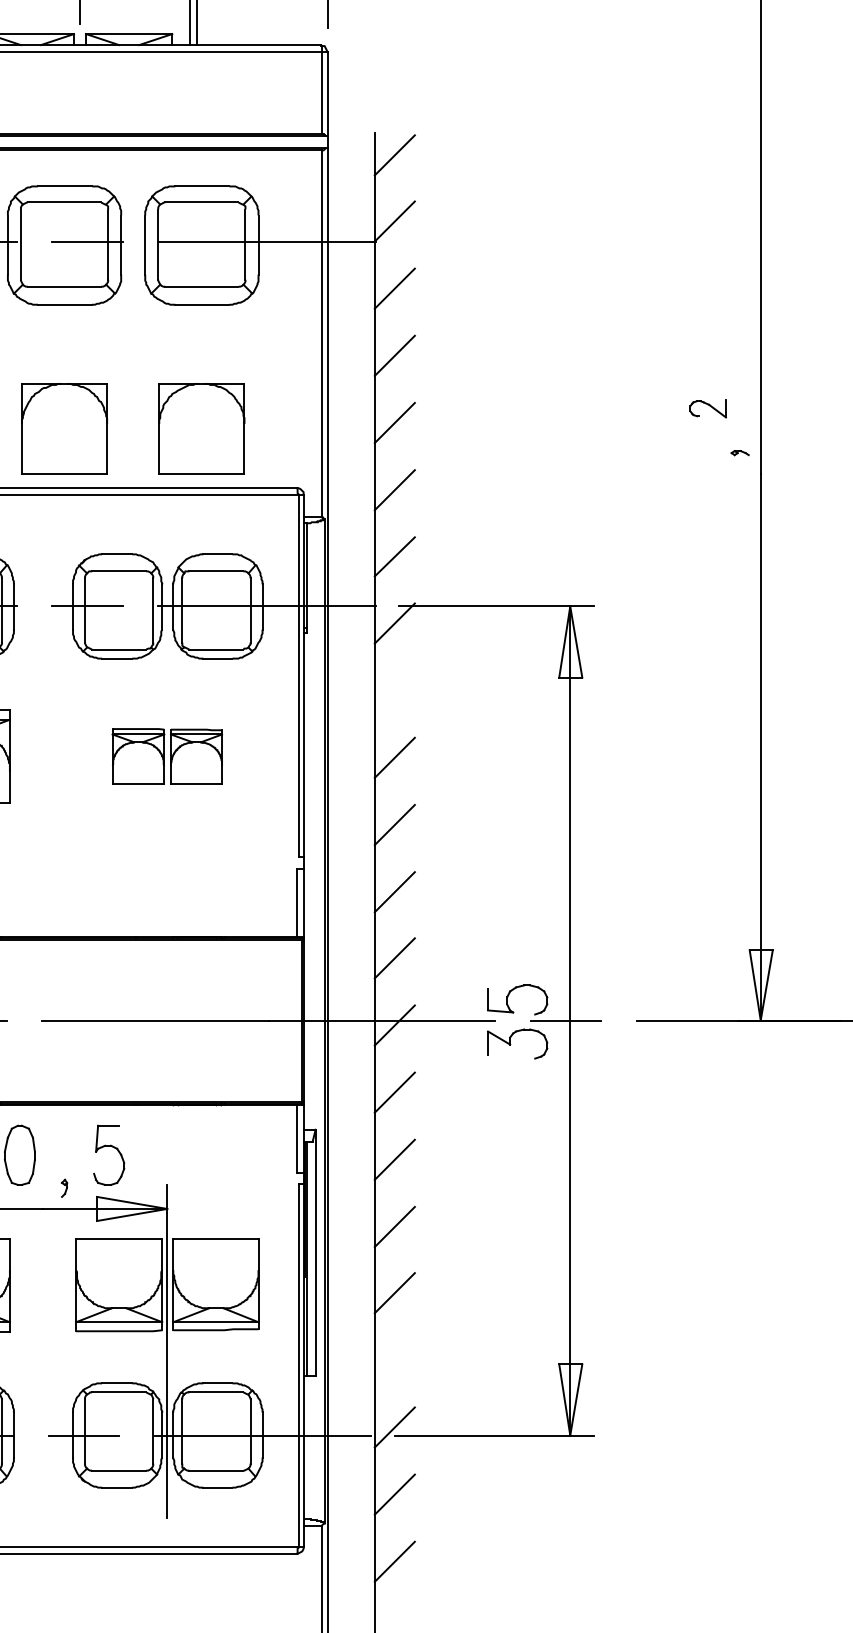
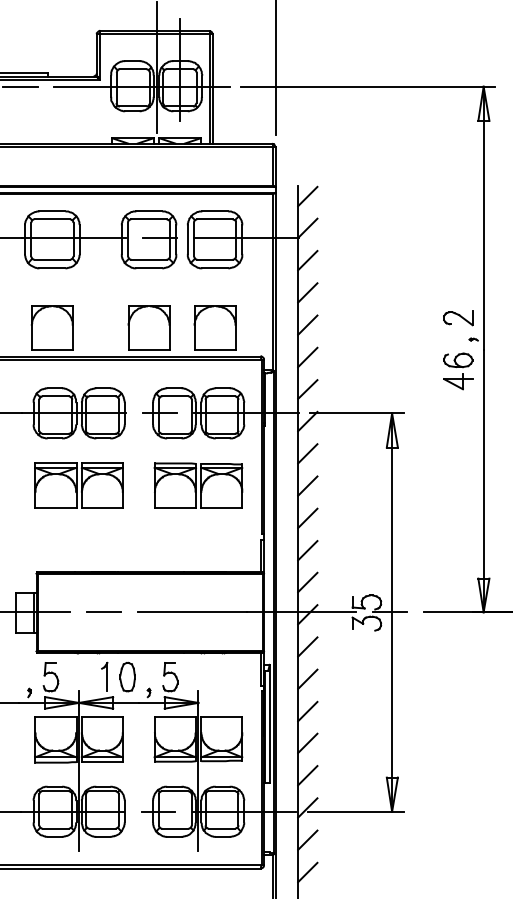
part: (708, 409) -> (458, 318), size x1.67
part: (708, 519) -> (458, 371), added
line: (394, 689) -> (307, 453), added
part: (167, 756) -> (198, 485), size x1.67
line: (394, 1359) -> (307, 775), added

